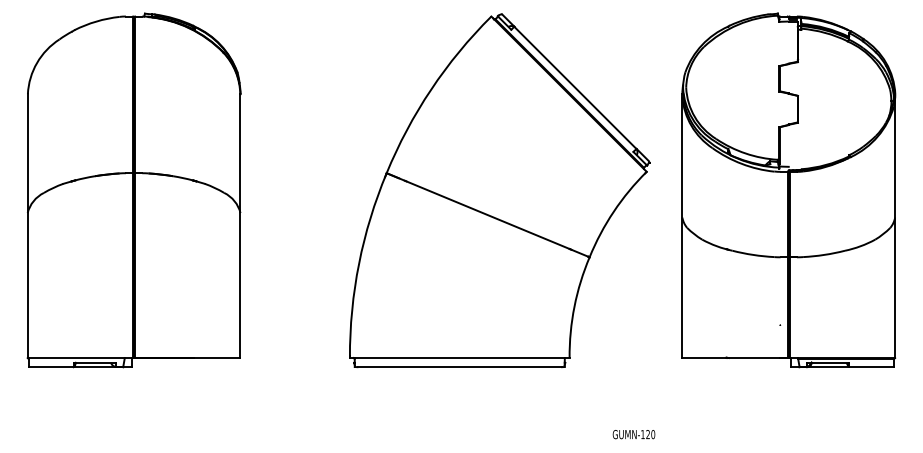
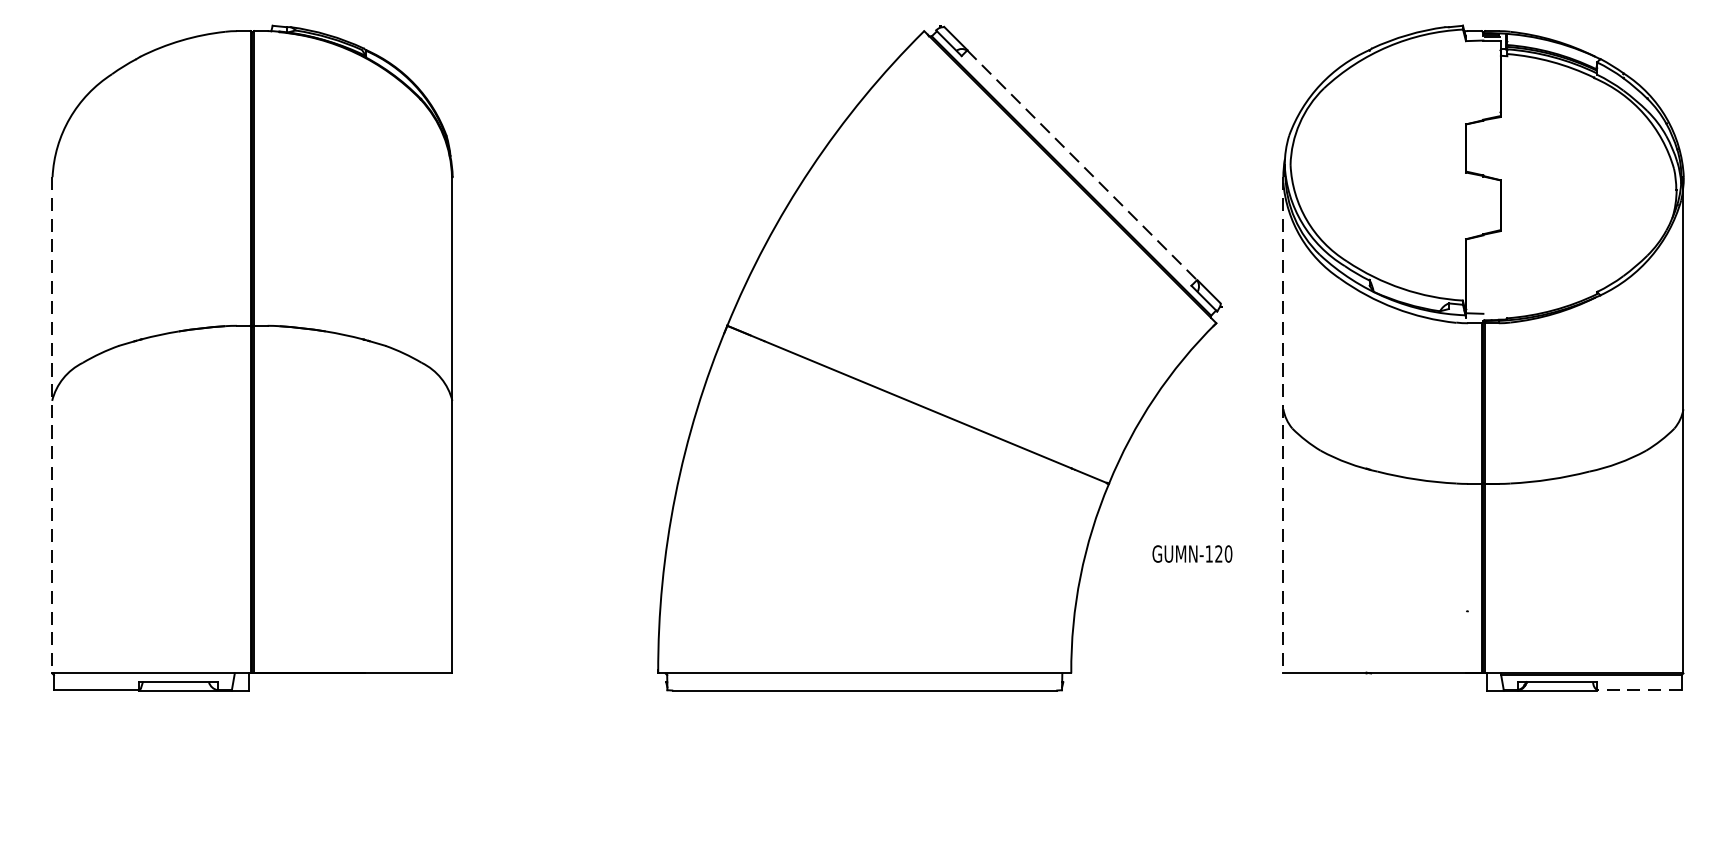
line: (575, 88) -> (1082, 166), solid -> dashed
line: (27, 226) -> (51, 426), solid -> dashed
line: (682, 226) -> (1283, 426), solid -> dashed
line: (871, 366) -> (1639, 689), solid -> dashed
text: (633, 434) -> (1191, 553), moved

